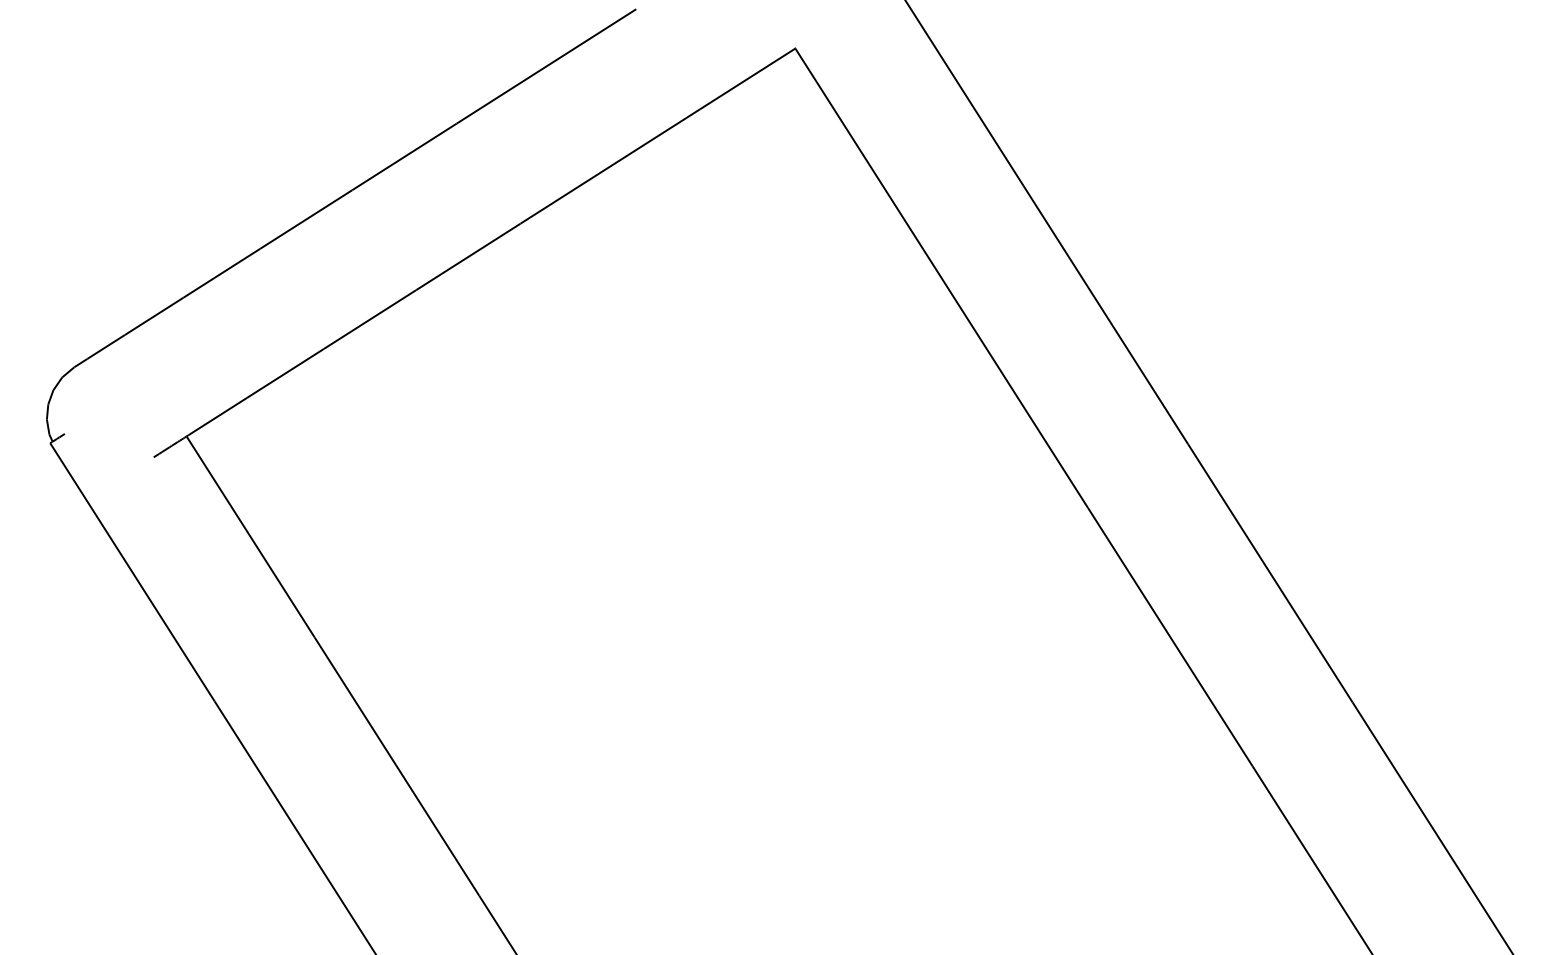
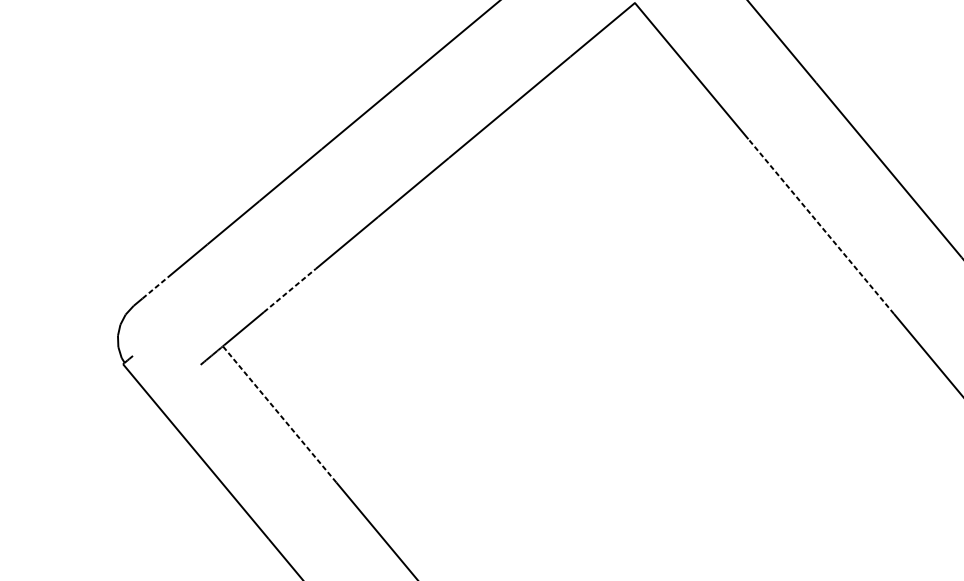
line: (106, 346) -> (155, 287), solid -> dashed
line: (285, 373) -> (289, 290), solid -> dashed
line: (1005, 378) -> (820, 226), solid -> dashed
line: (250, 536) -> (279, 414), solid -> dashed

